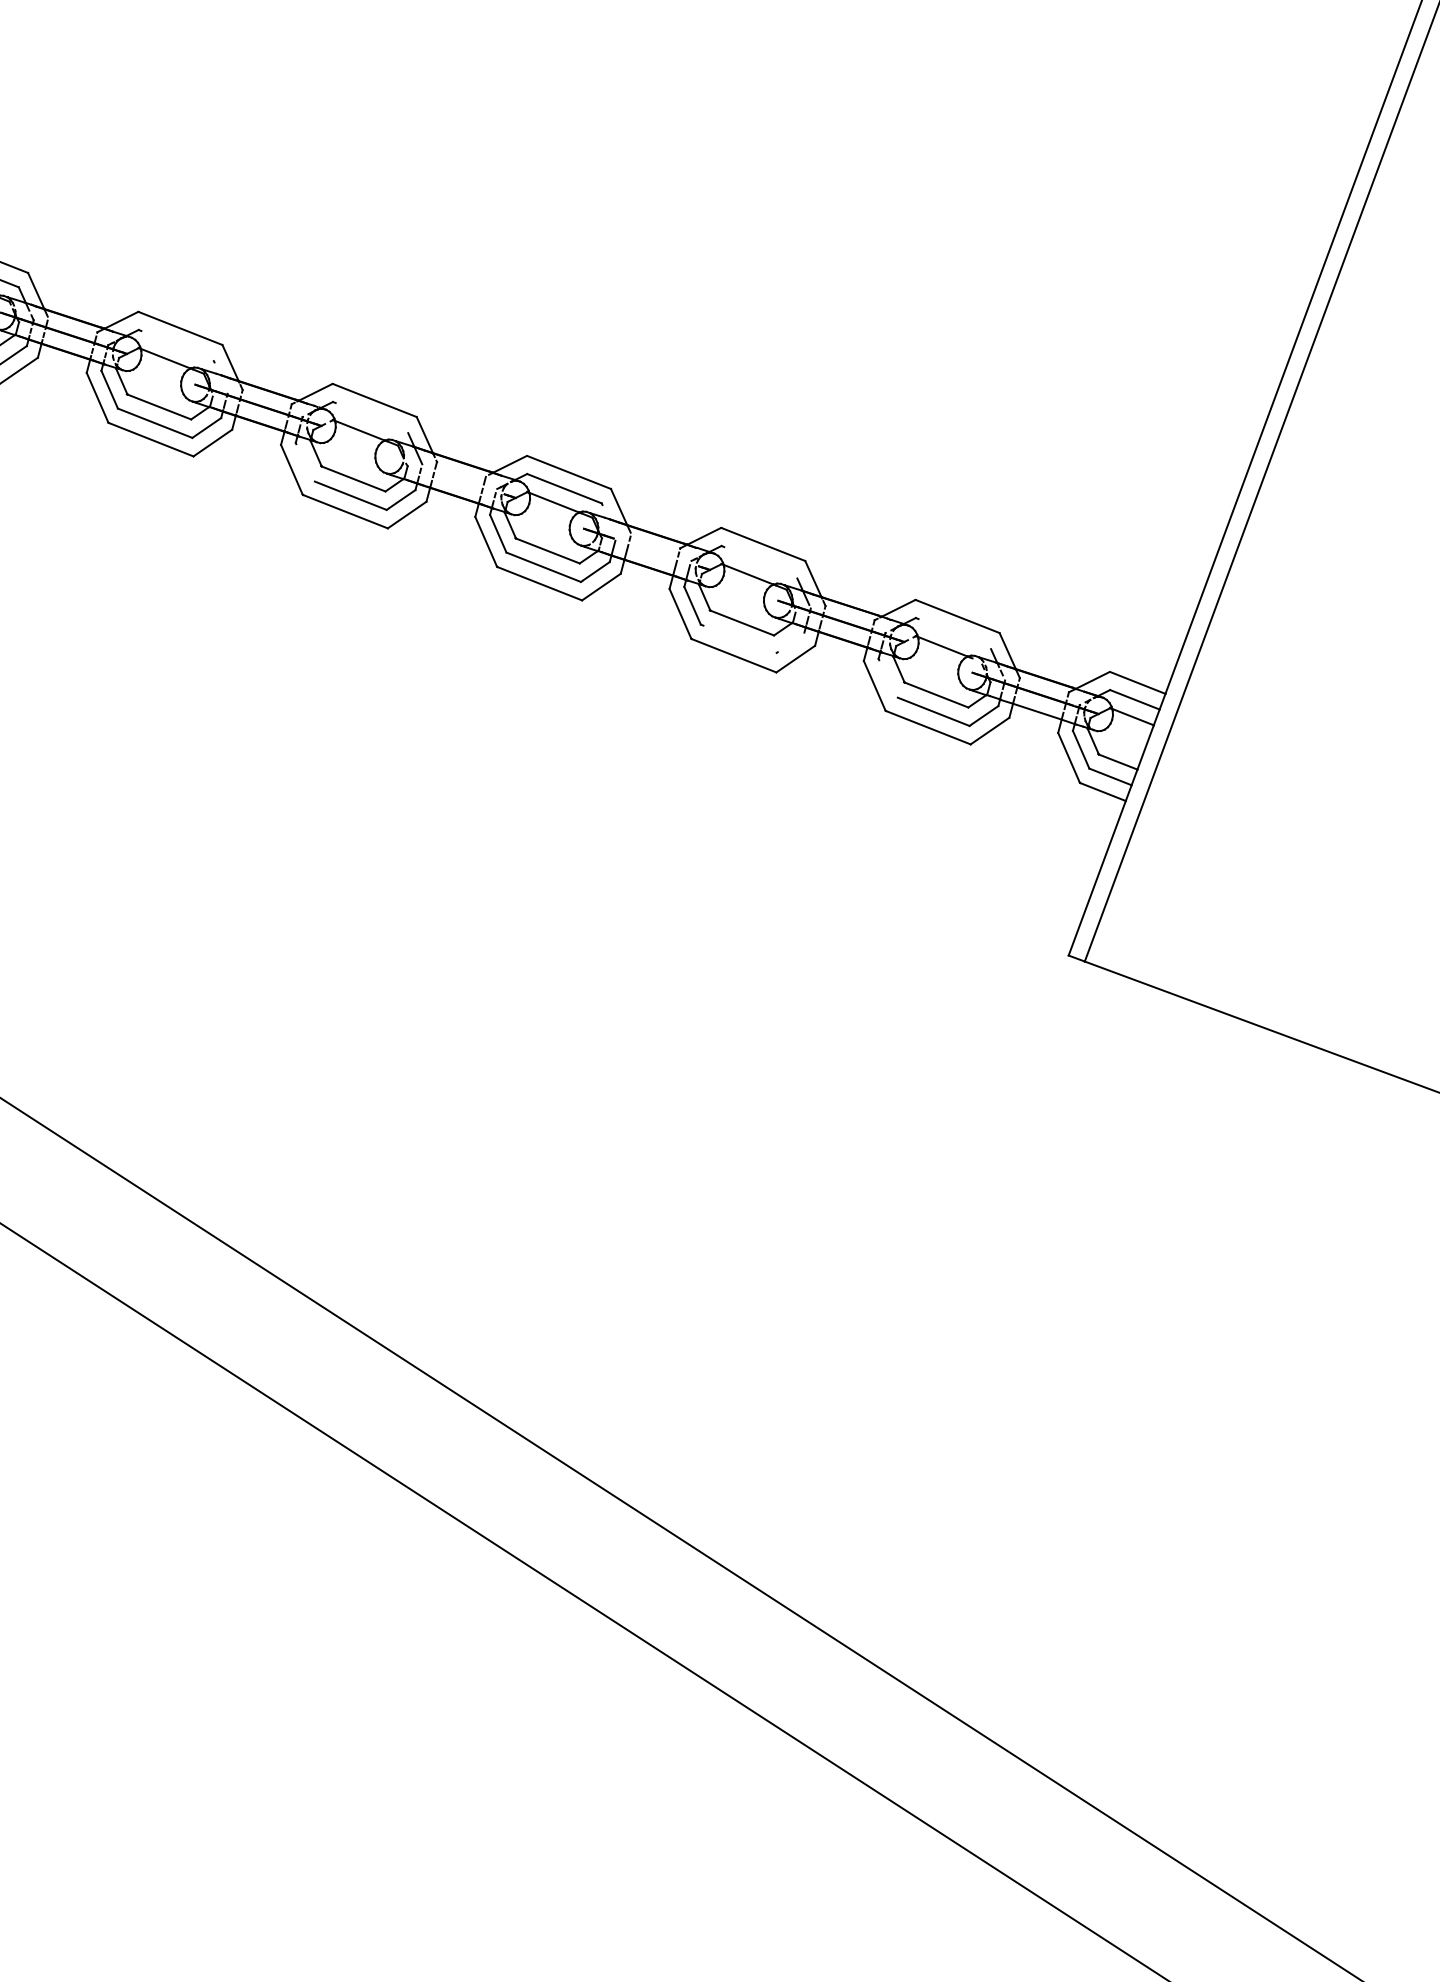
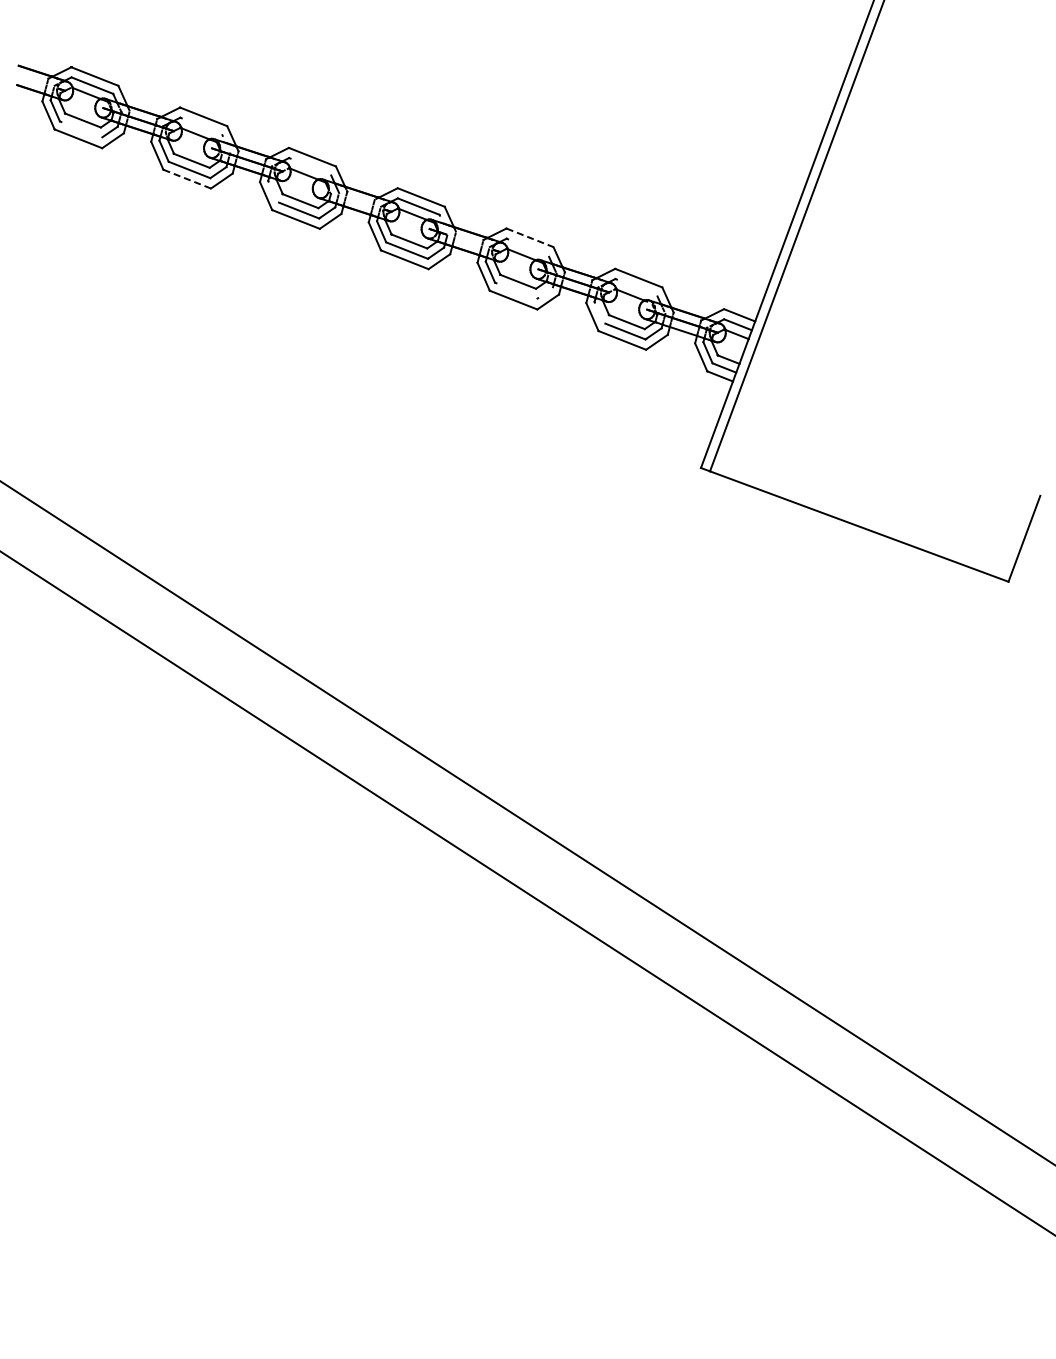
line: (149, 440) -> (186, 179), solid -> dashed
line: (764, 545) -> (530, 238), solid -> dashed

